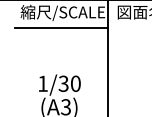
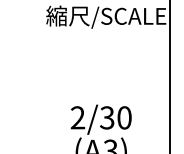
line: (61, 27) -> (104, 37), removed
text: (42, 83) -> (77, 117), 1/30 -> 2/30

